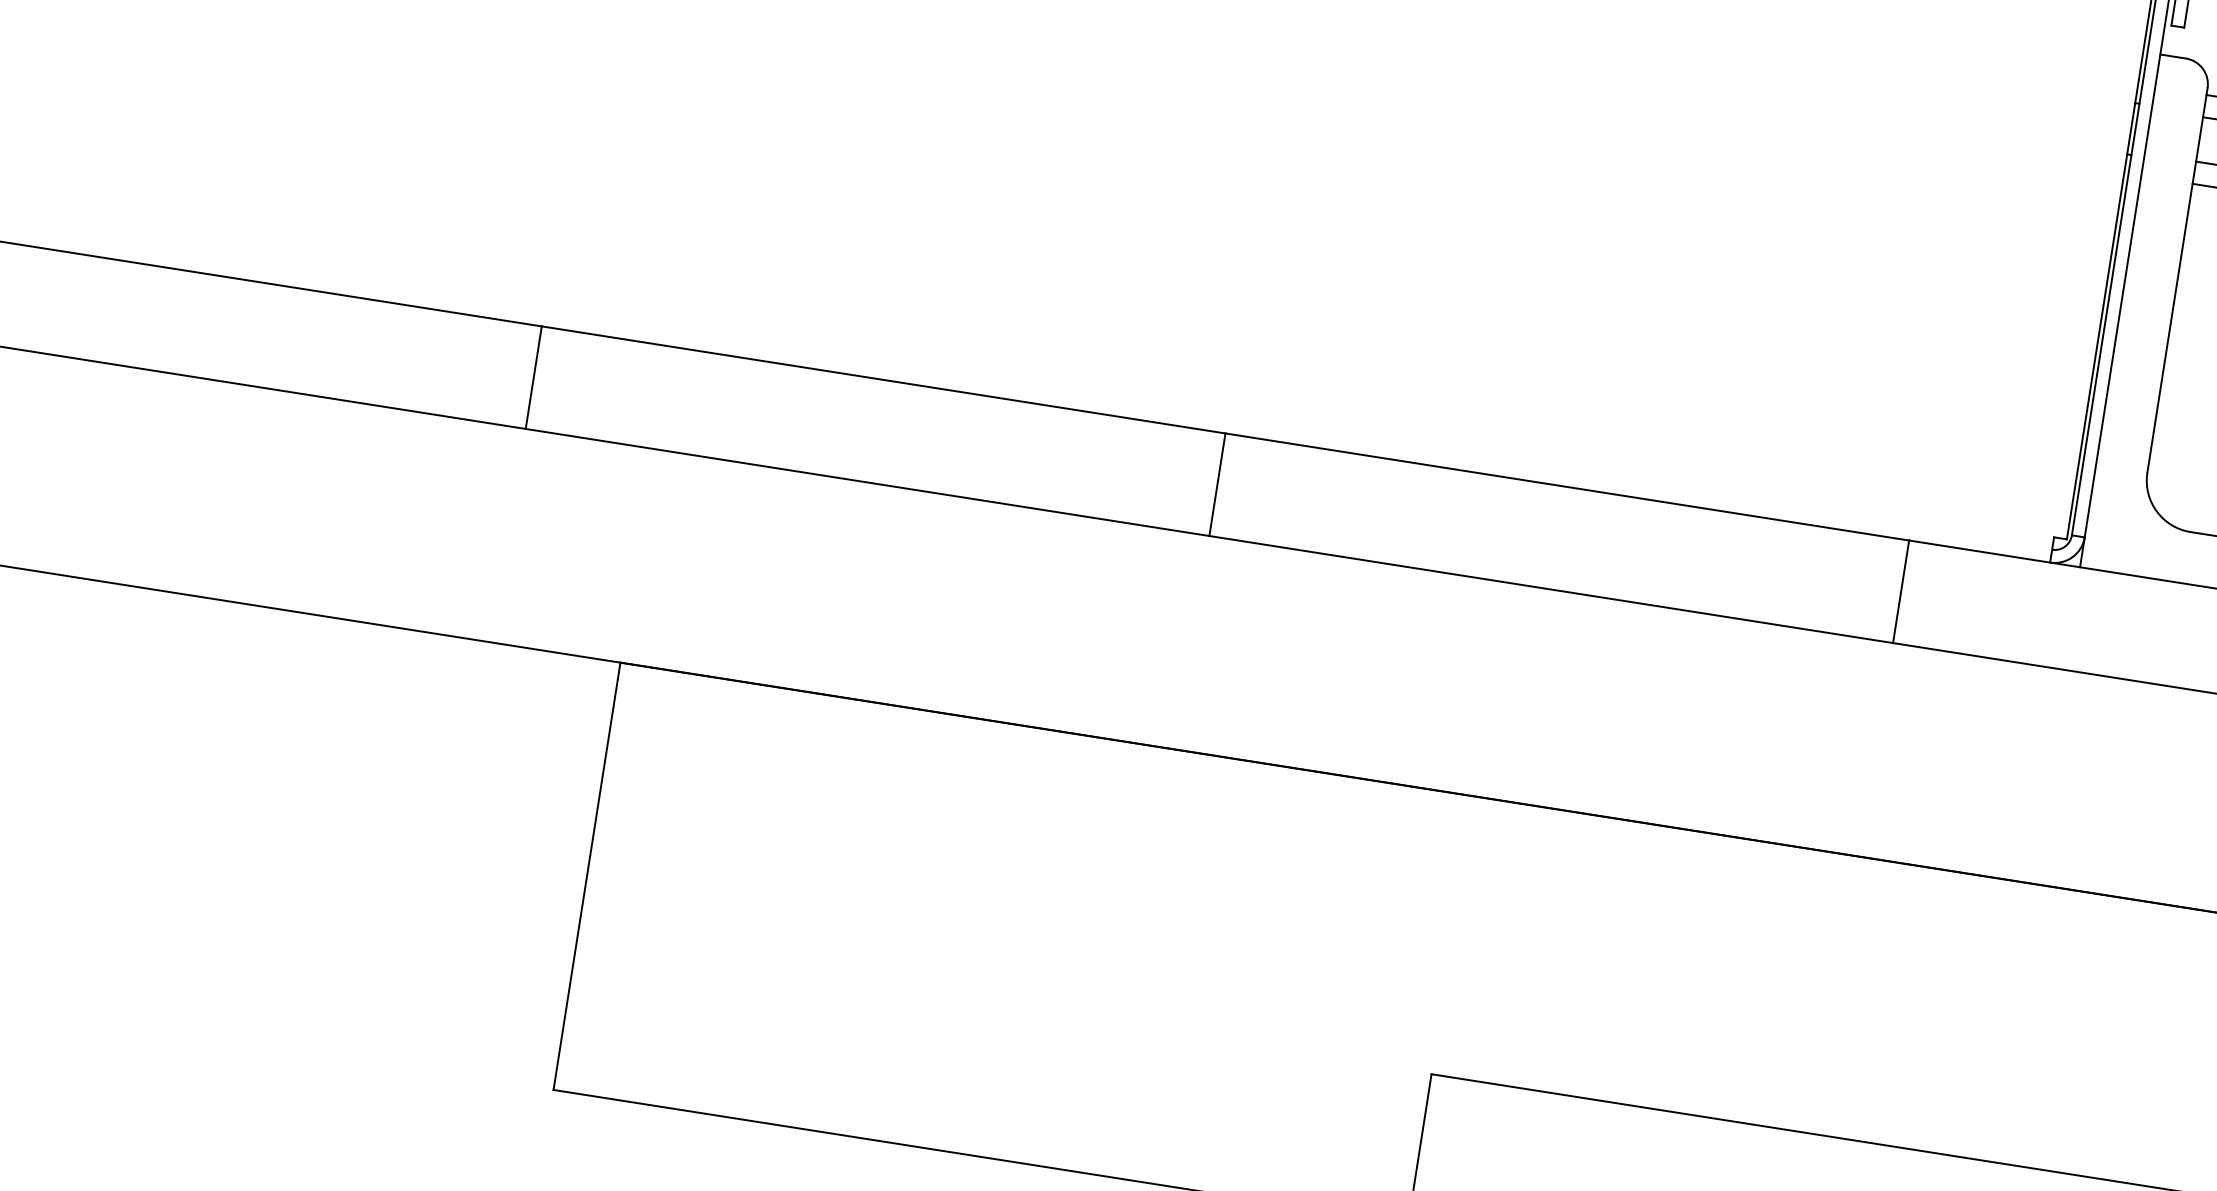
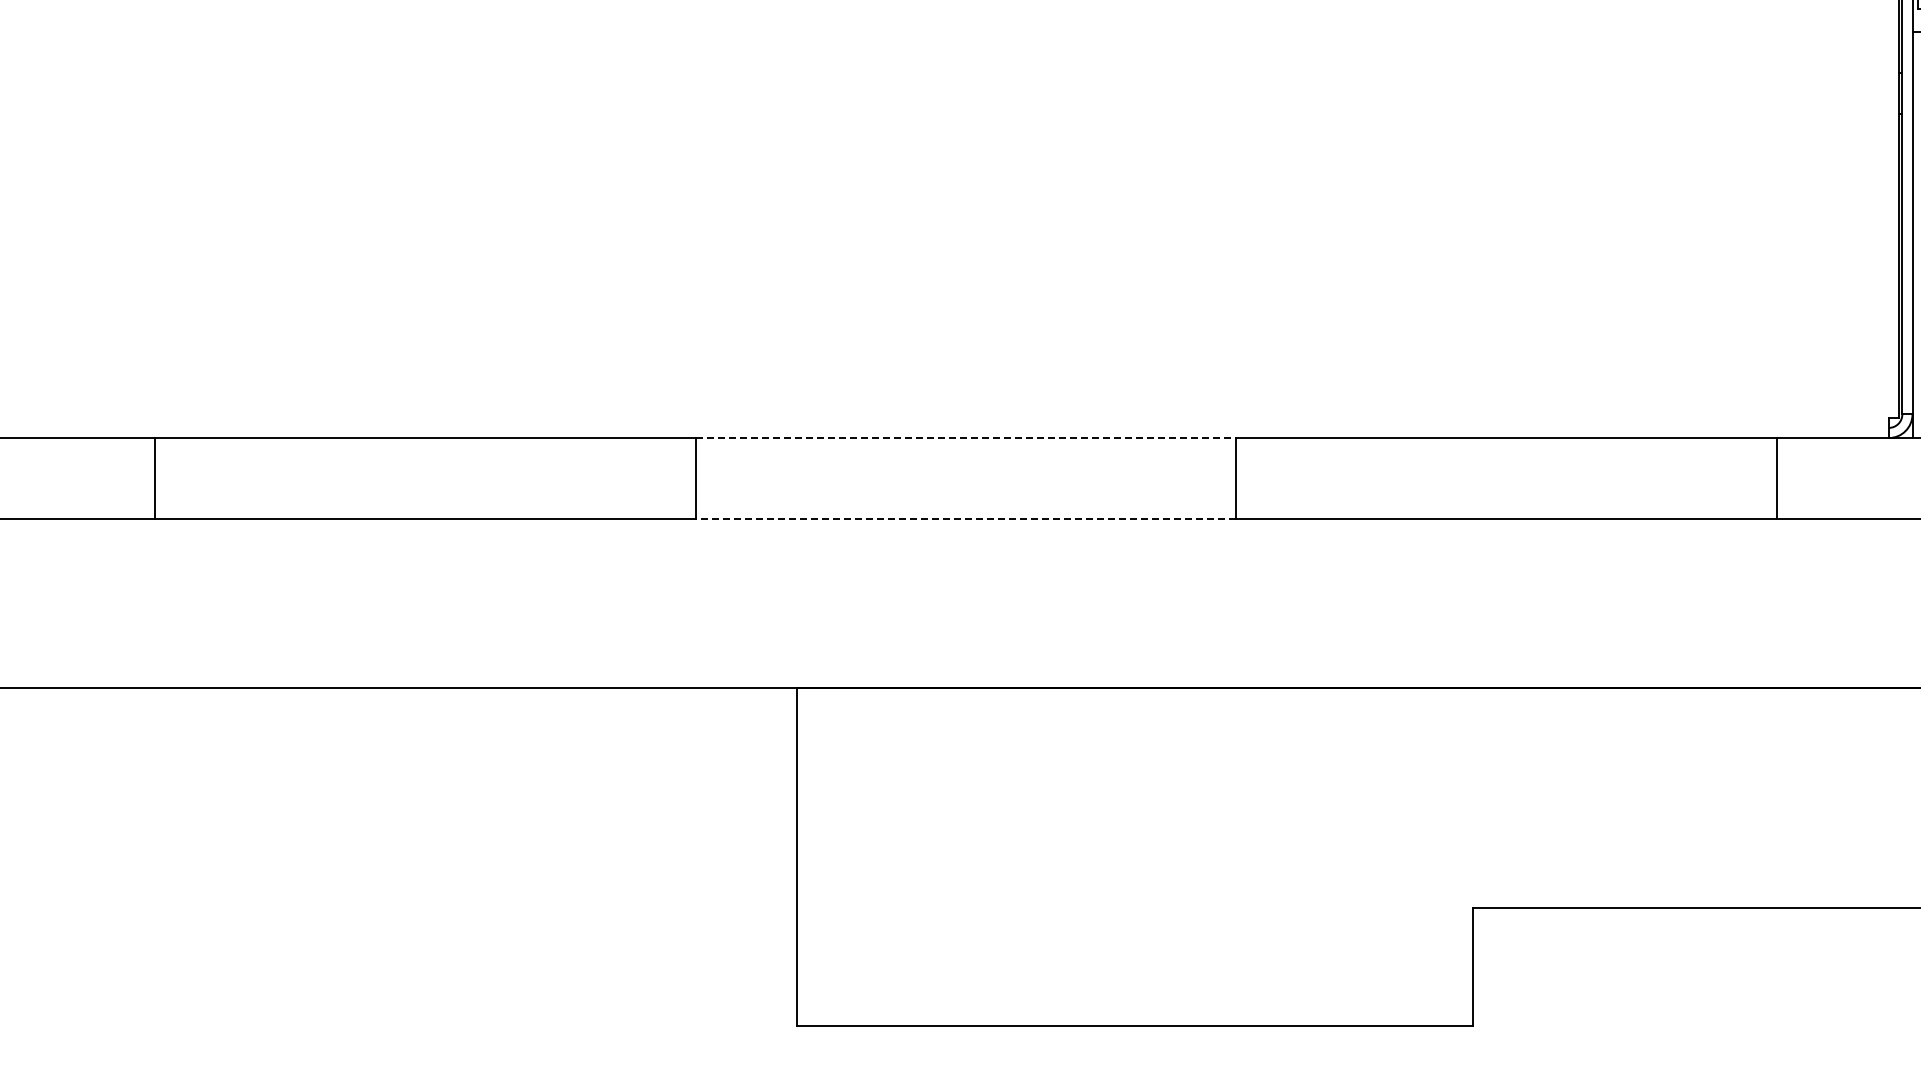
line: (884, 380) -> (966, 438), solid -> dashed
line: (866, 482) -> (965, 519), solid -> dashed

